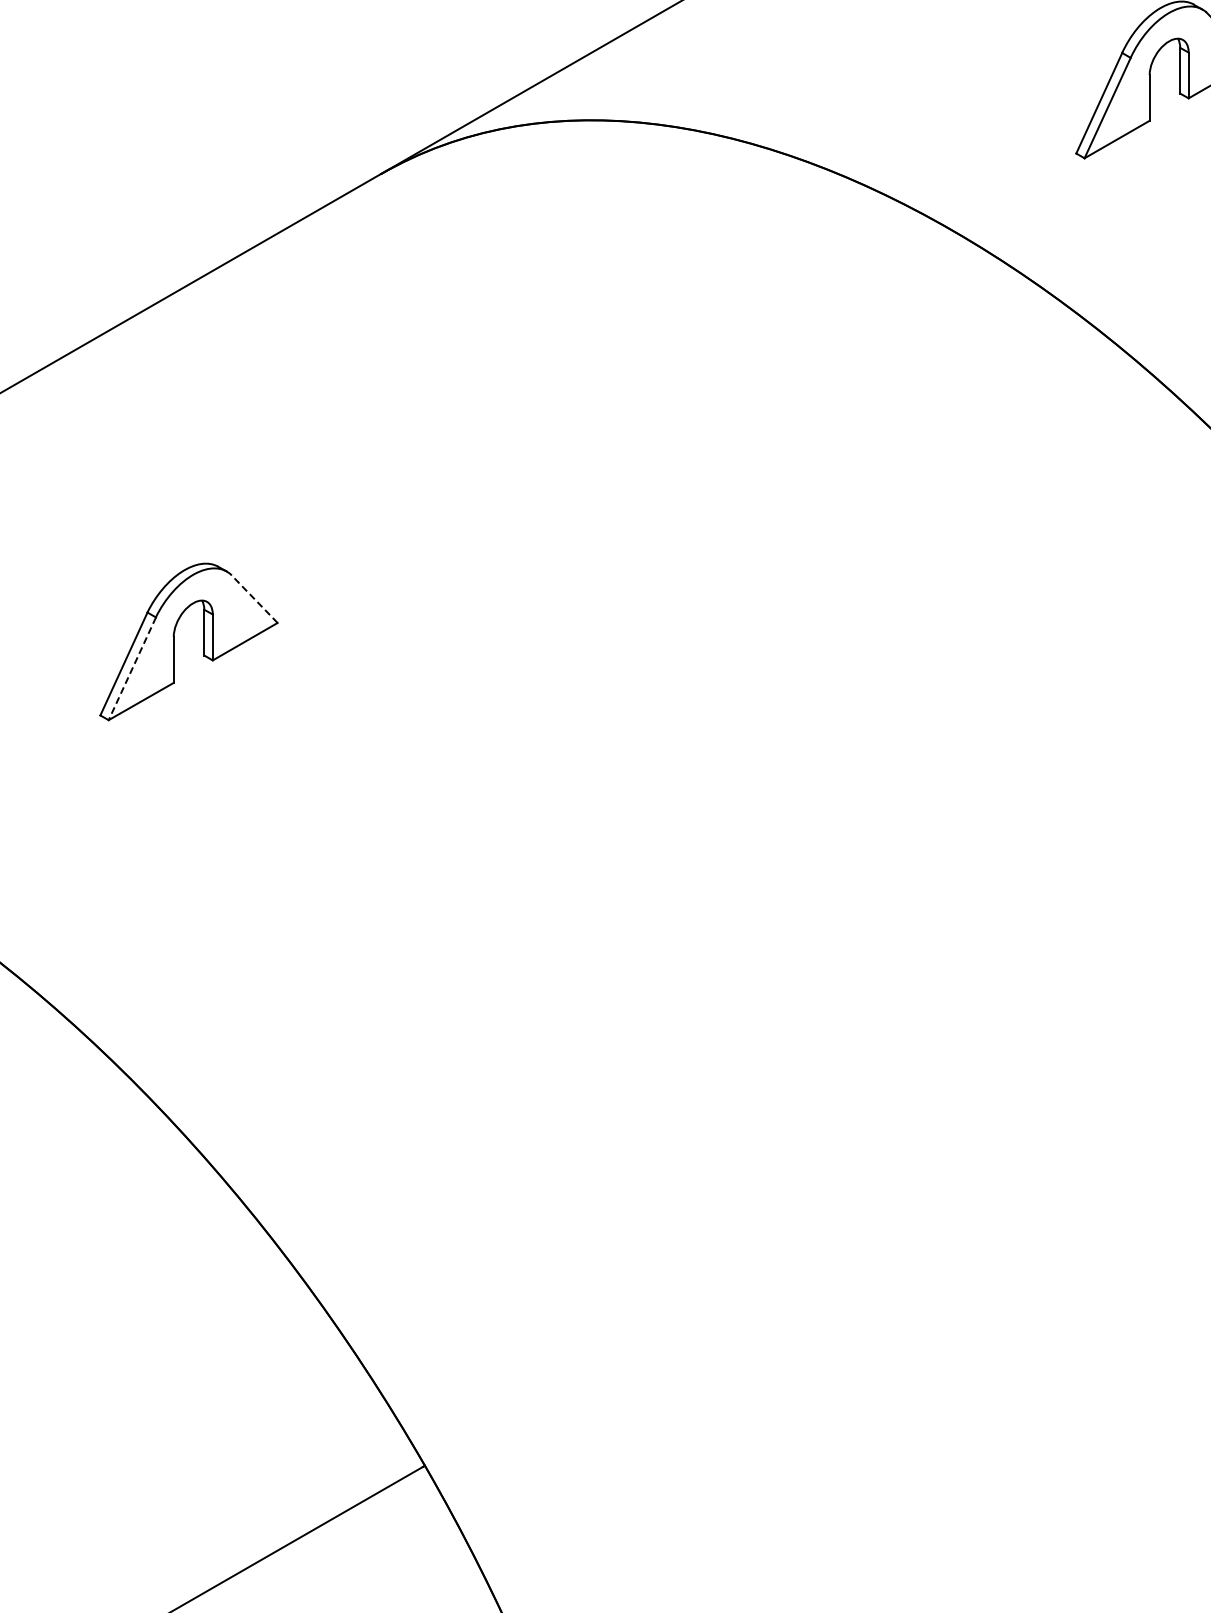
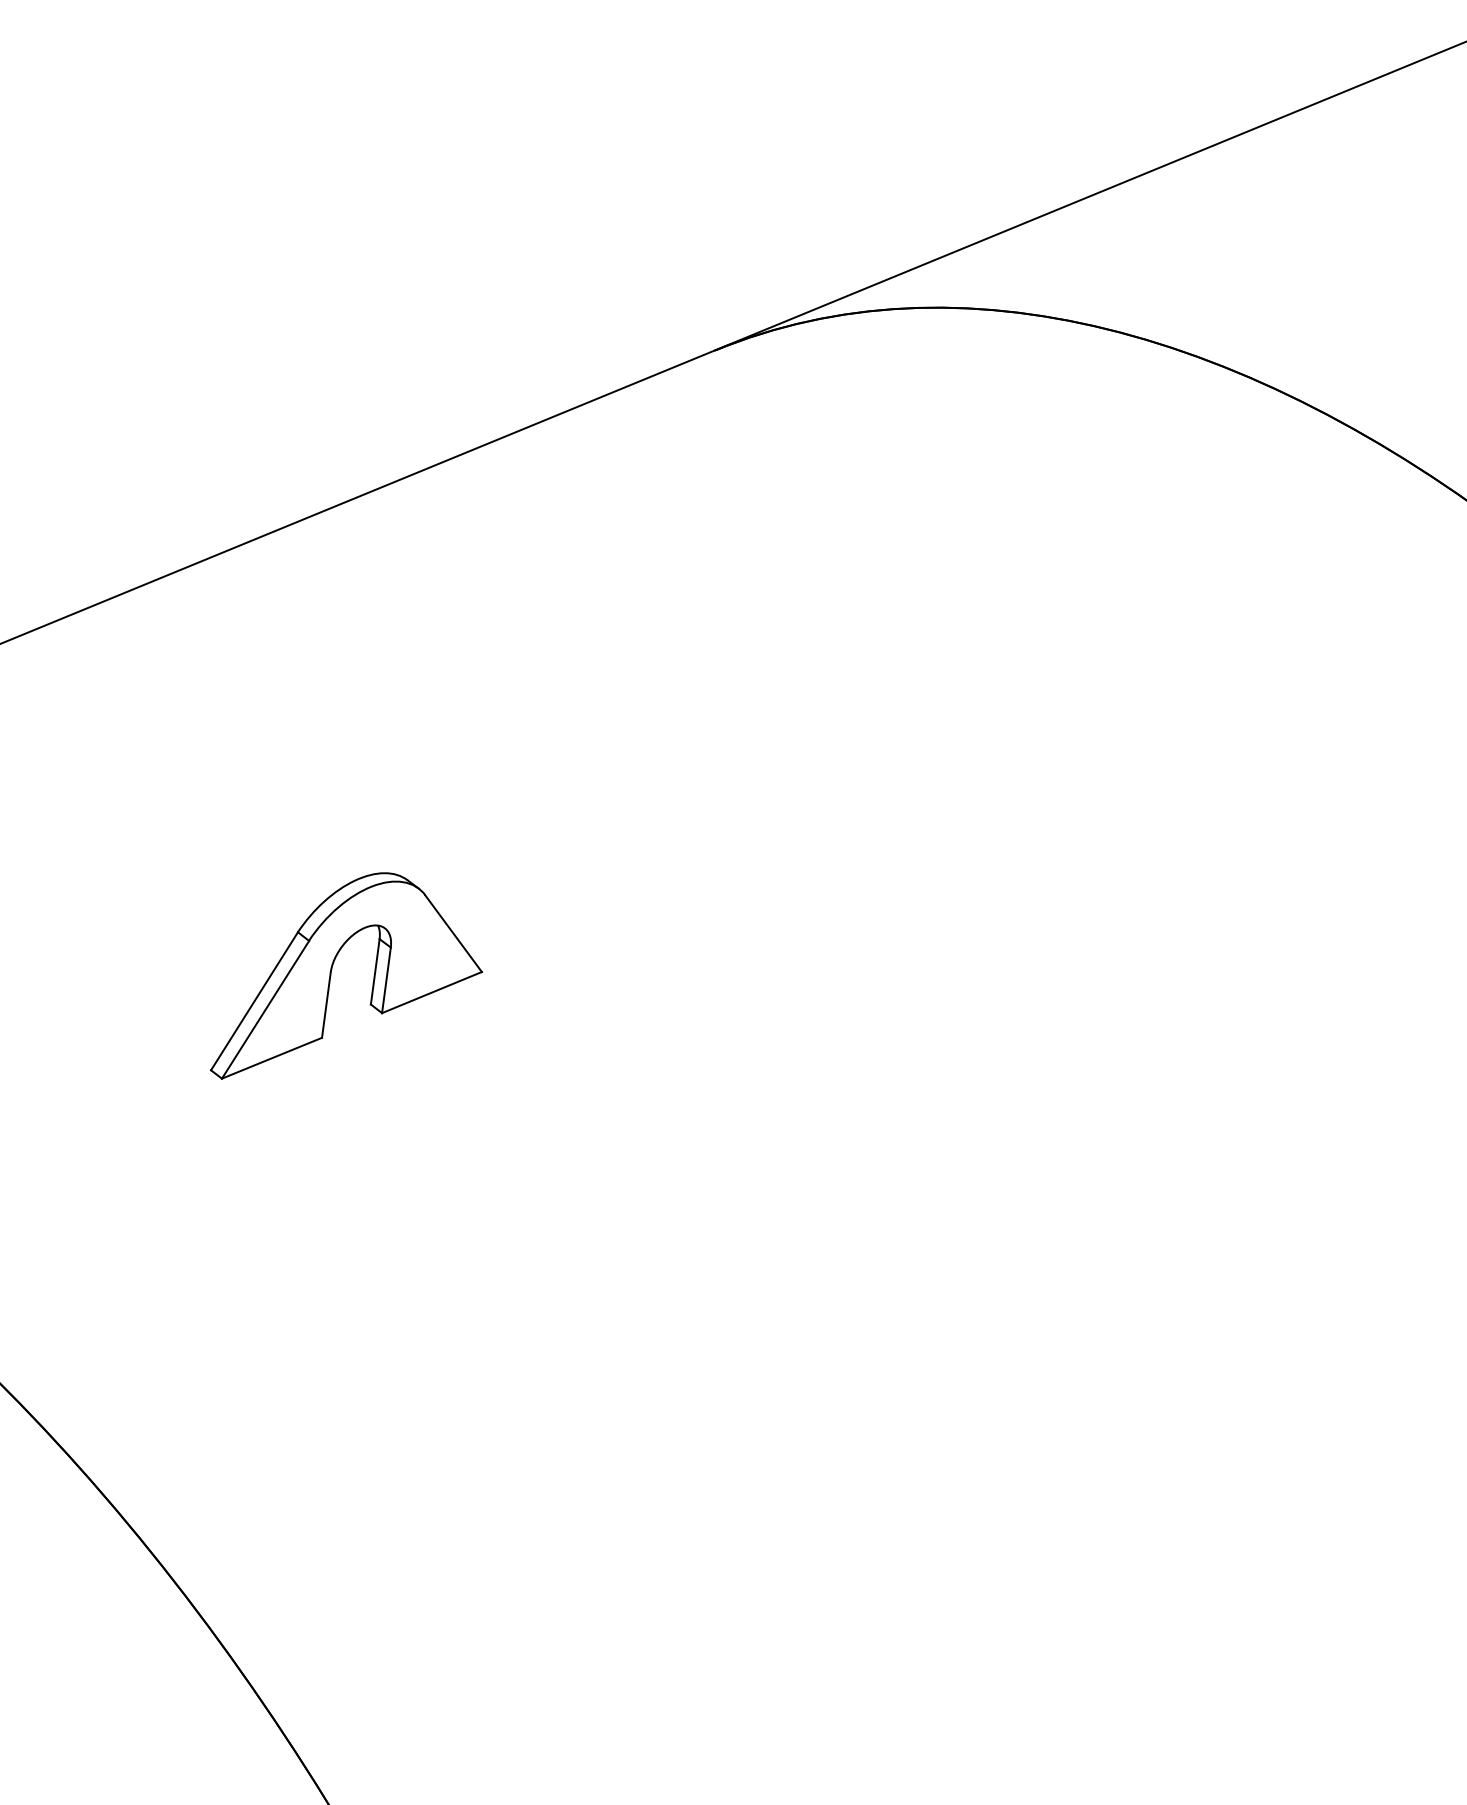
line: (254, 598) -> (453, 932), dashed -> solid
line: (132, 668) -> (265, 1009), dashed -> solid

